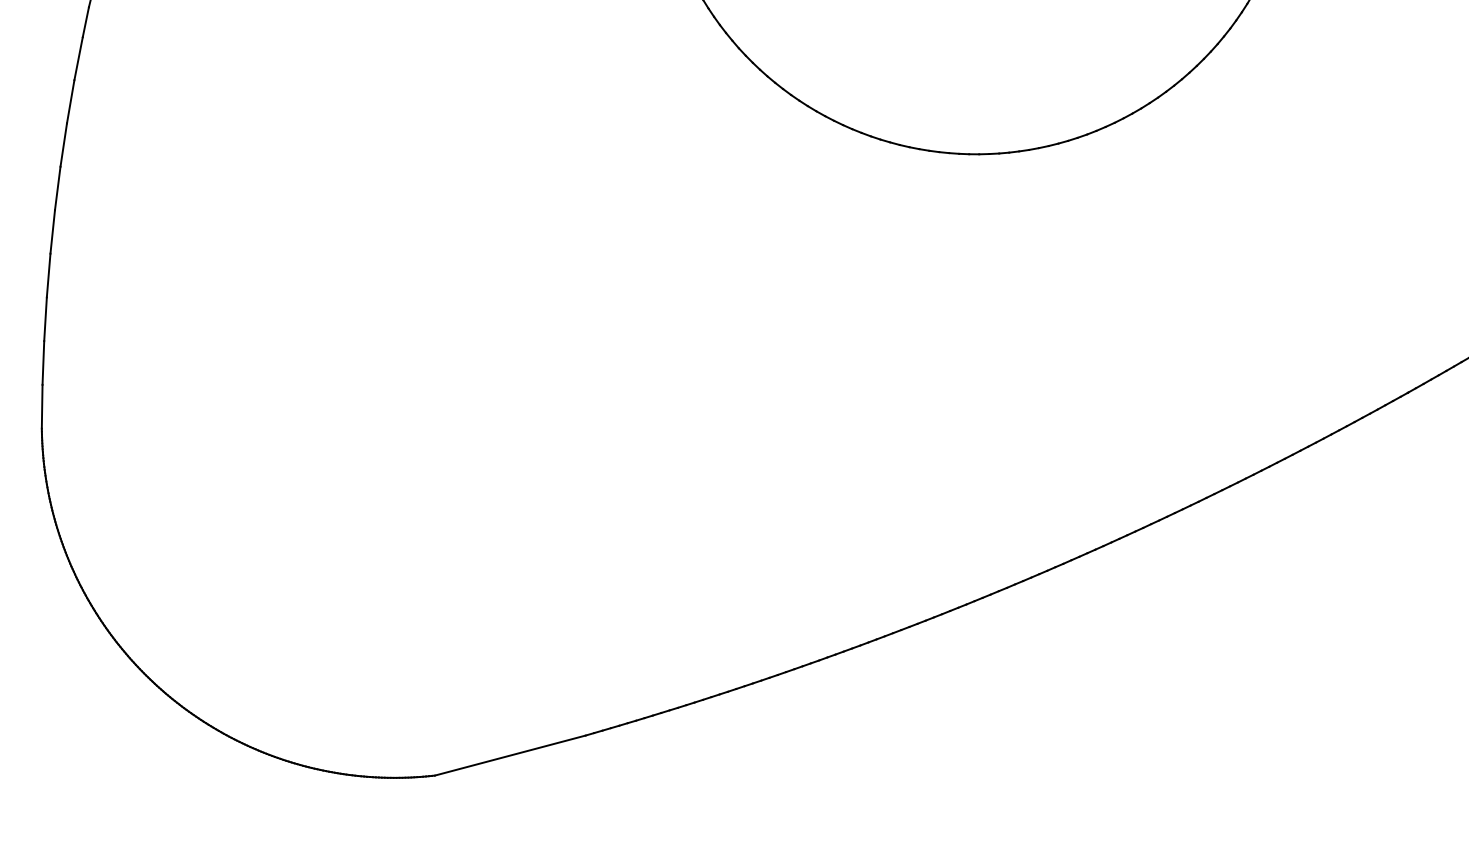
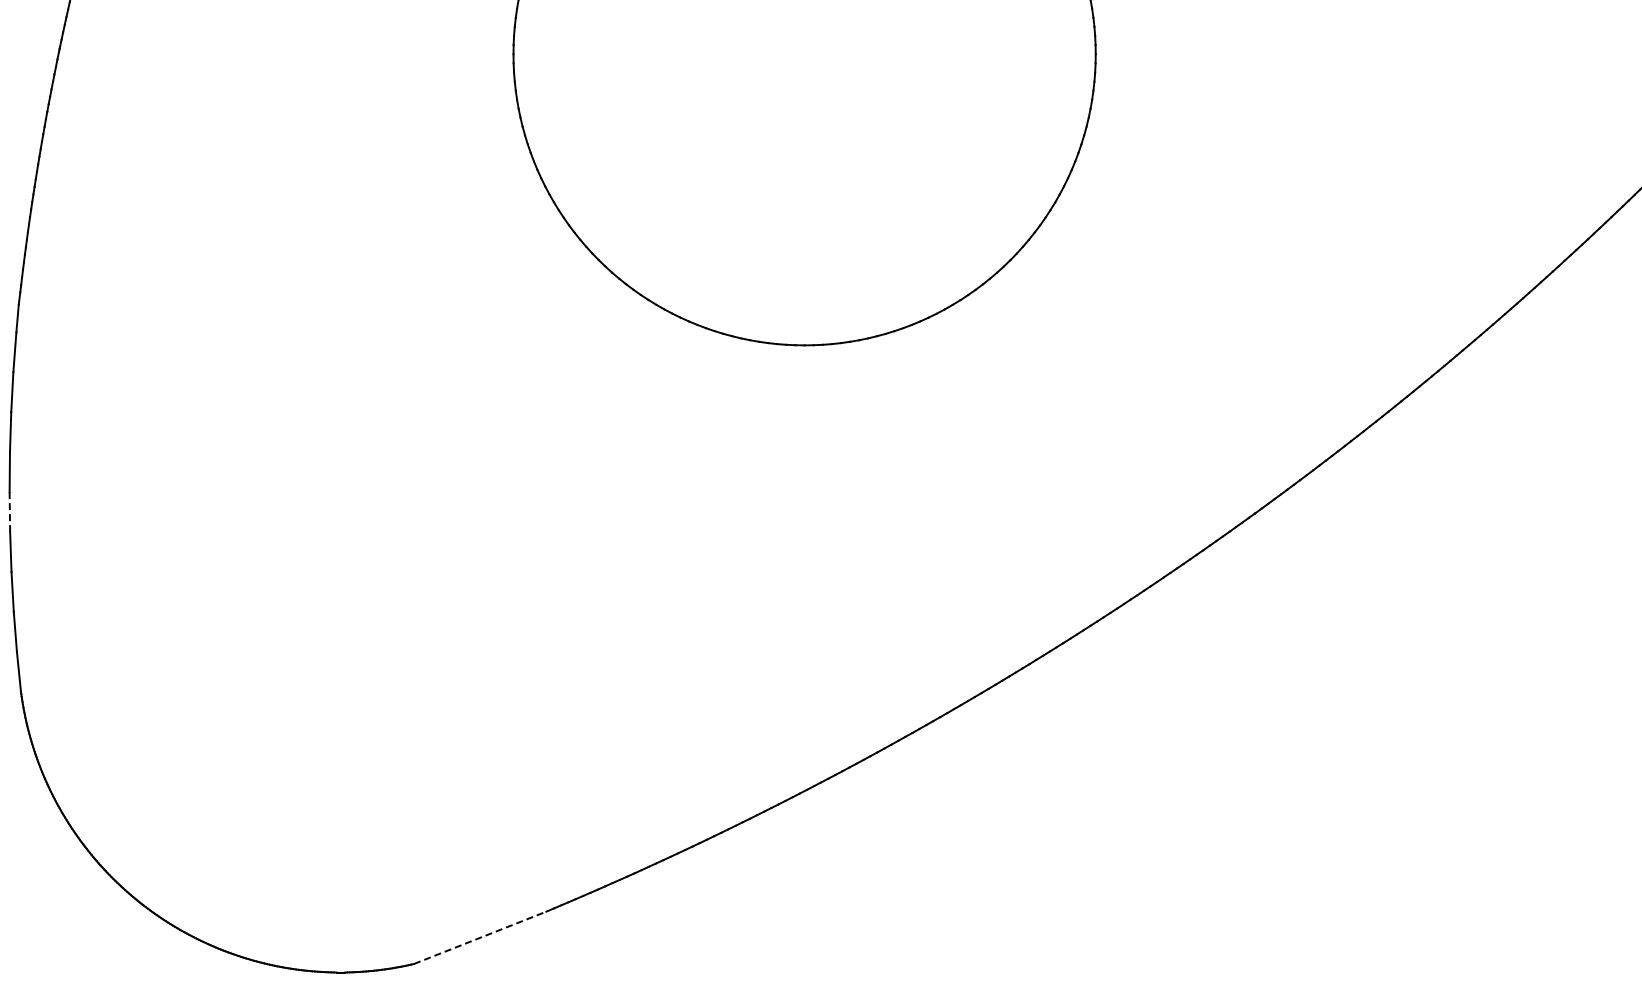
line: (52, 232) -> (9, 512), solid -> dashed
line: (510, 755) -> (480, 937), solid -> dashed

